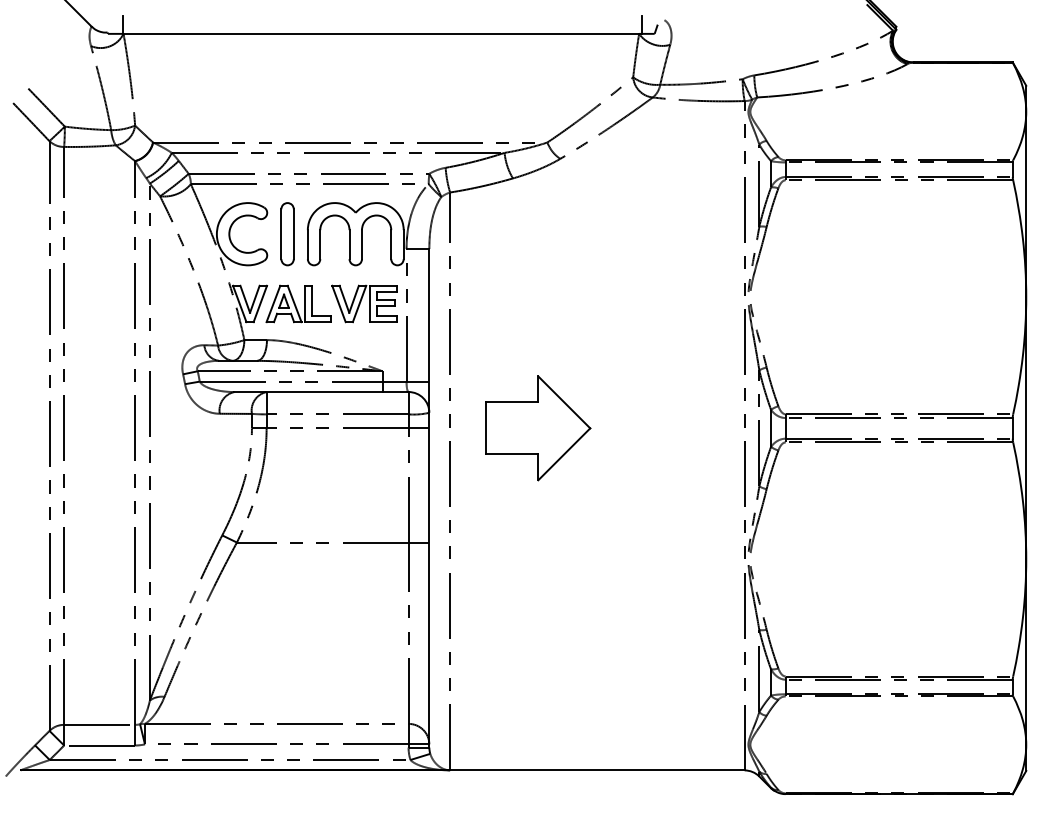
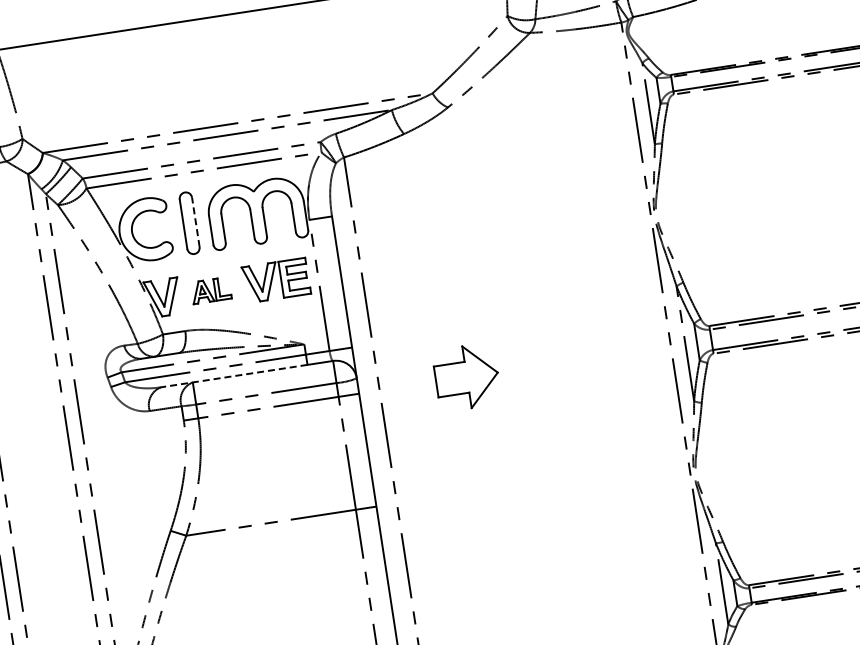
line: (293, 234) -> (195, 222), solid -> dashed
part: (298, 303) -> (210, 290), size x0.6
line: (308, 392) -> (234, 376), solid -> dashed
part: (538, 428) -> (467, 377), size x0.6

